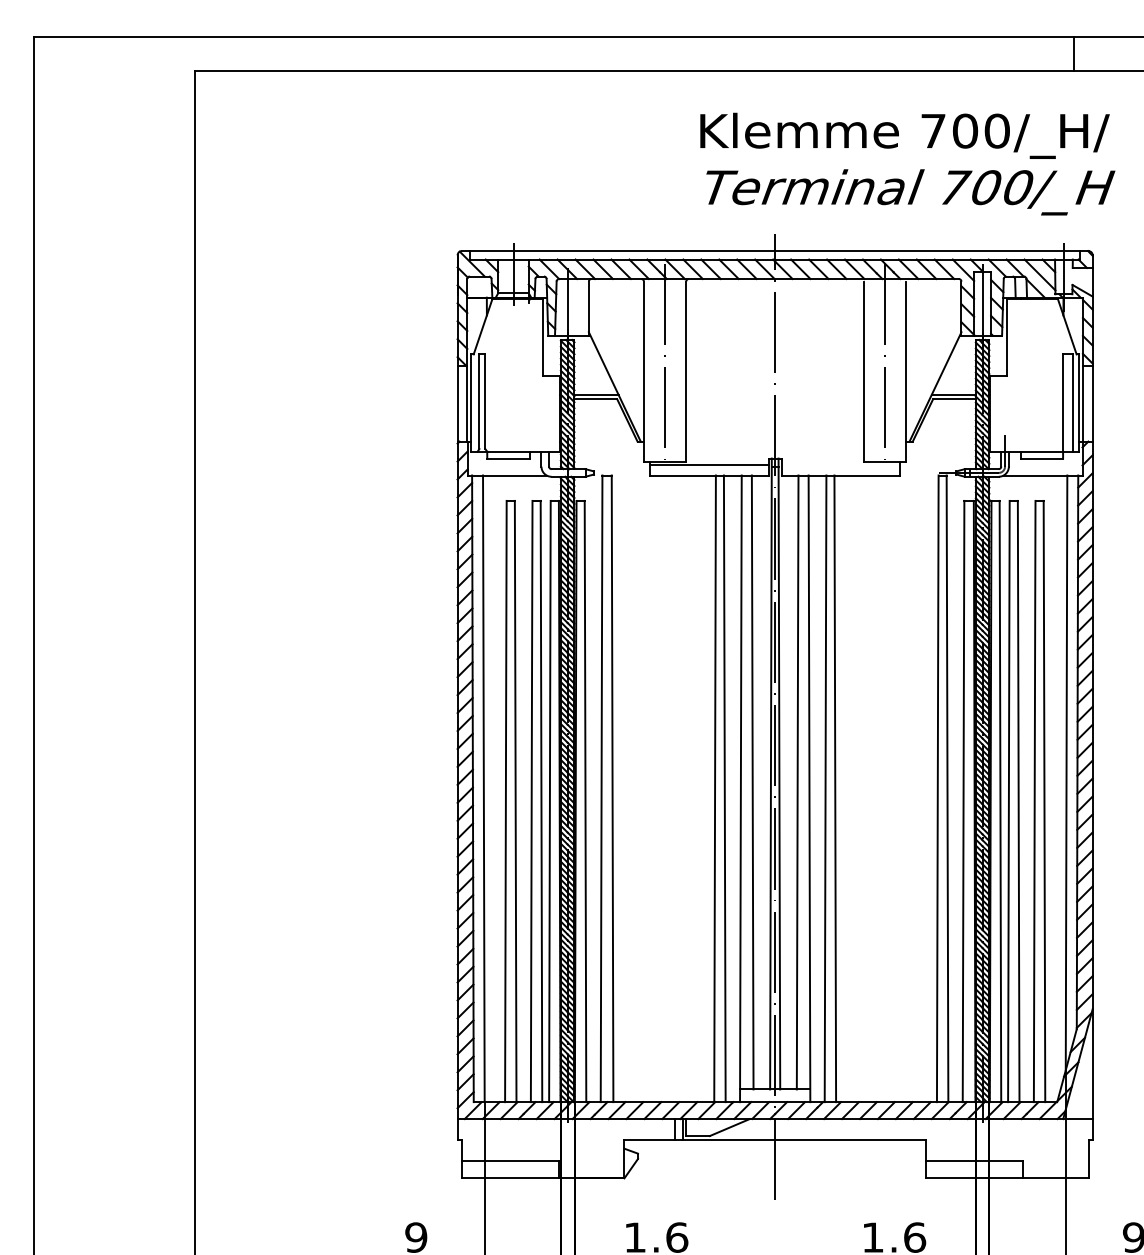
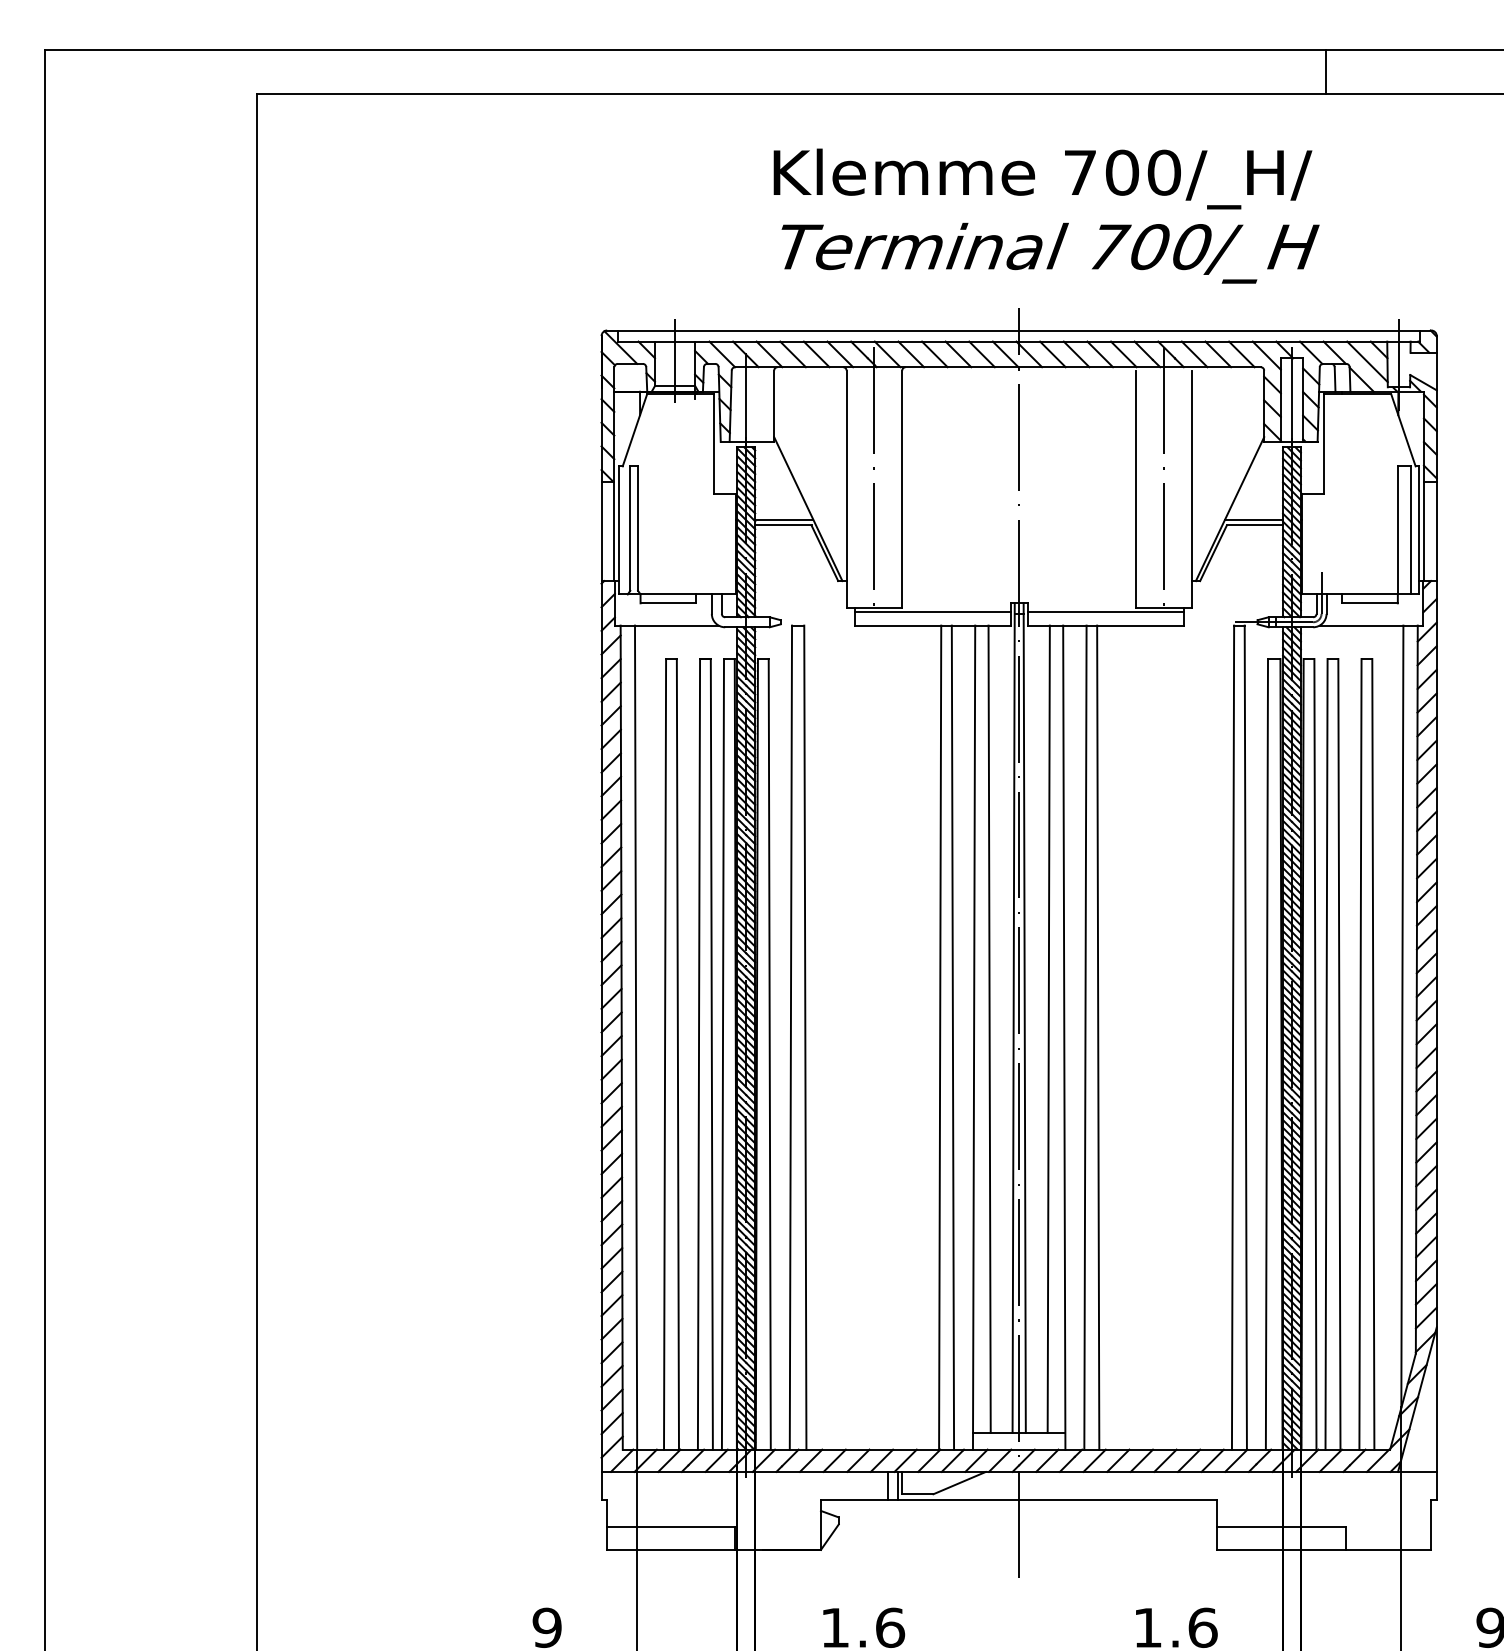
line: (1073, 54) -> (1325, 71), moved
text: (907, 163) -> (1046, 215), moved
line: (840, 465) -> (1105, 612), added

